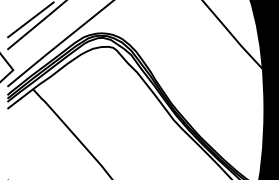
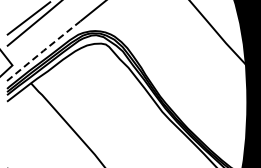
line: (46, 54) -> (43, 50), solid -> dashed

